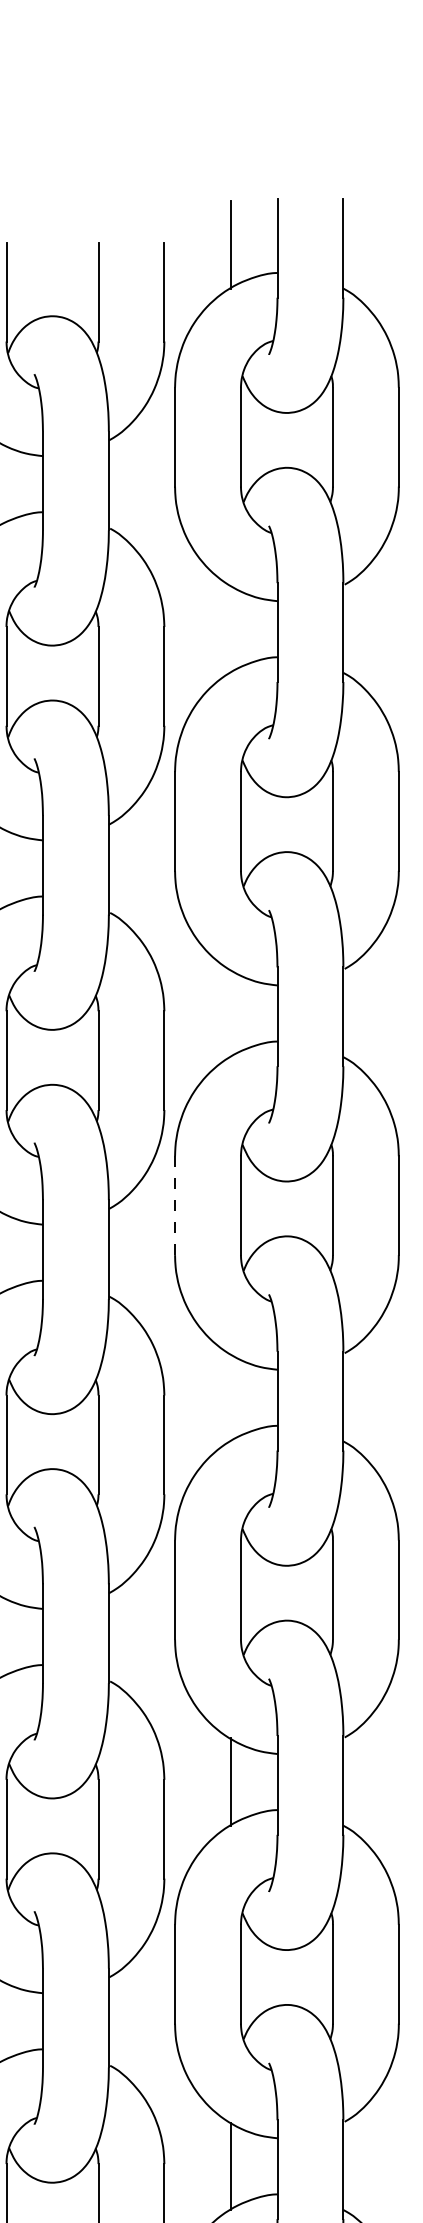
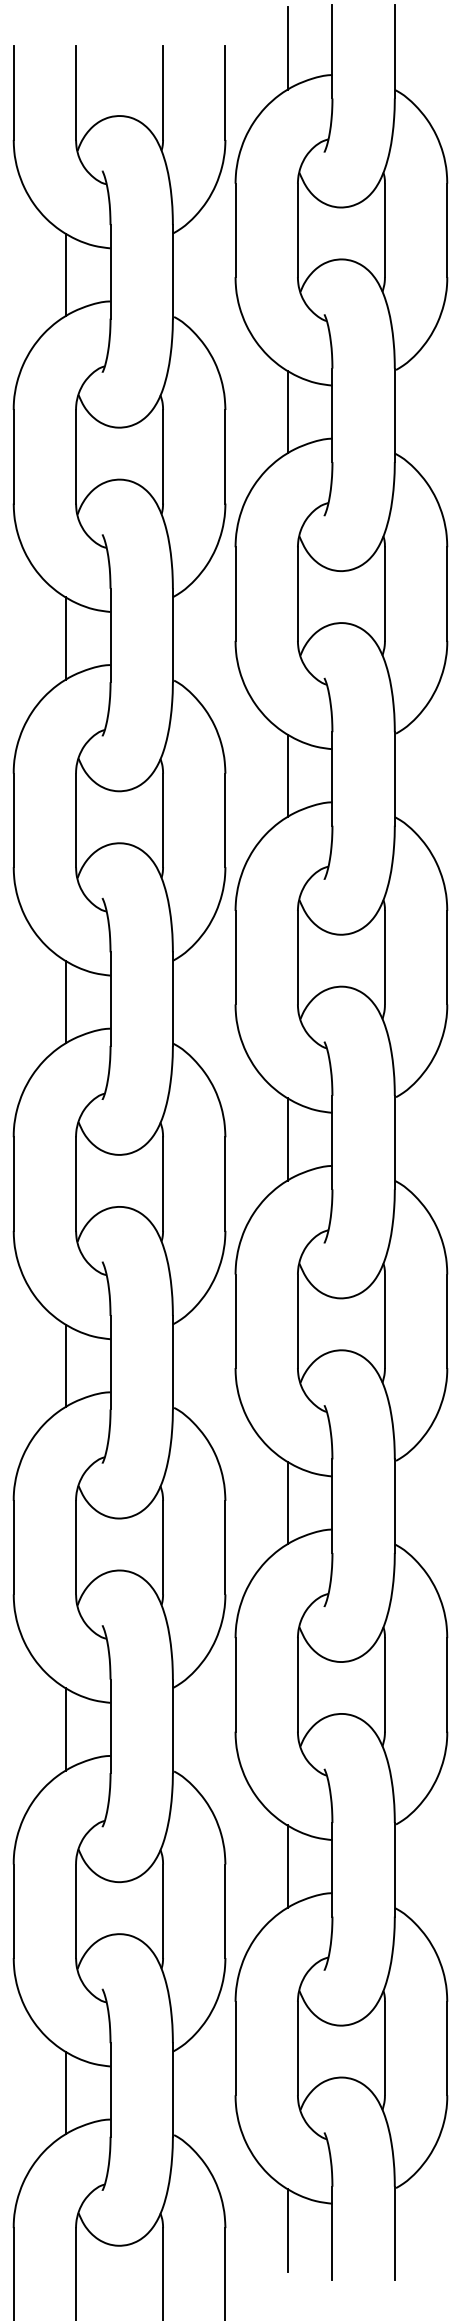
line: (231, 628) -> (288, 411), added
line: (231, 1013) -> (288, 775), added
line: (175, 1205) -> (235, 957), dashed -> solid
line: (231, 1397) -> (288, 1139), added

